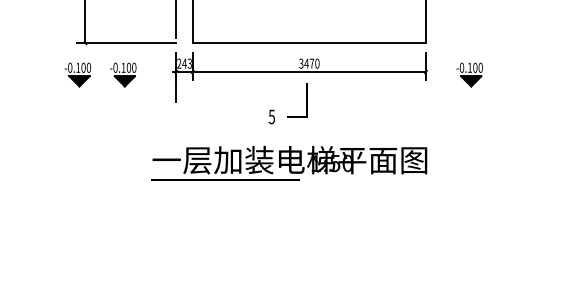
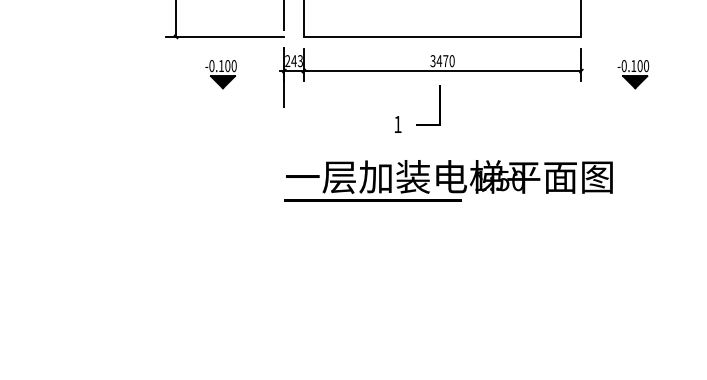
part: (77, 74) -> (166, 74), removed
text: (271, 116) -> (397, 124), 5 -> 1
text: (289, 163) -> (448, 180), moved

